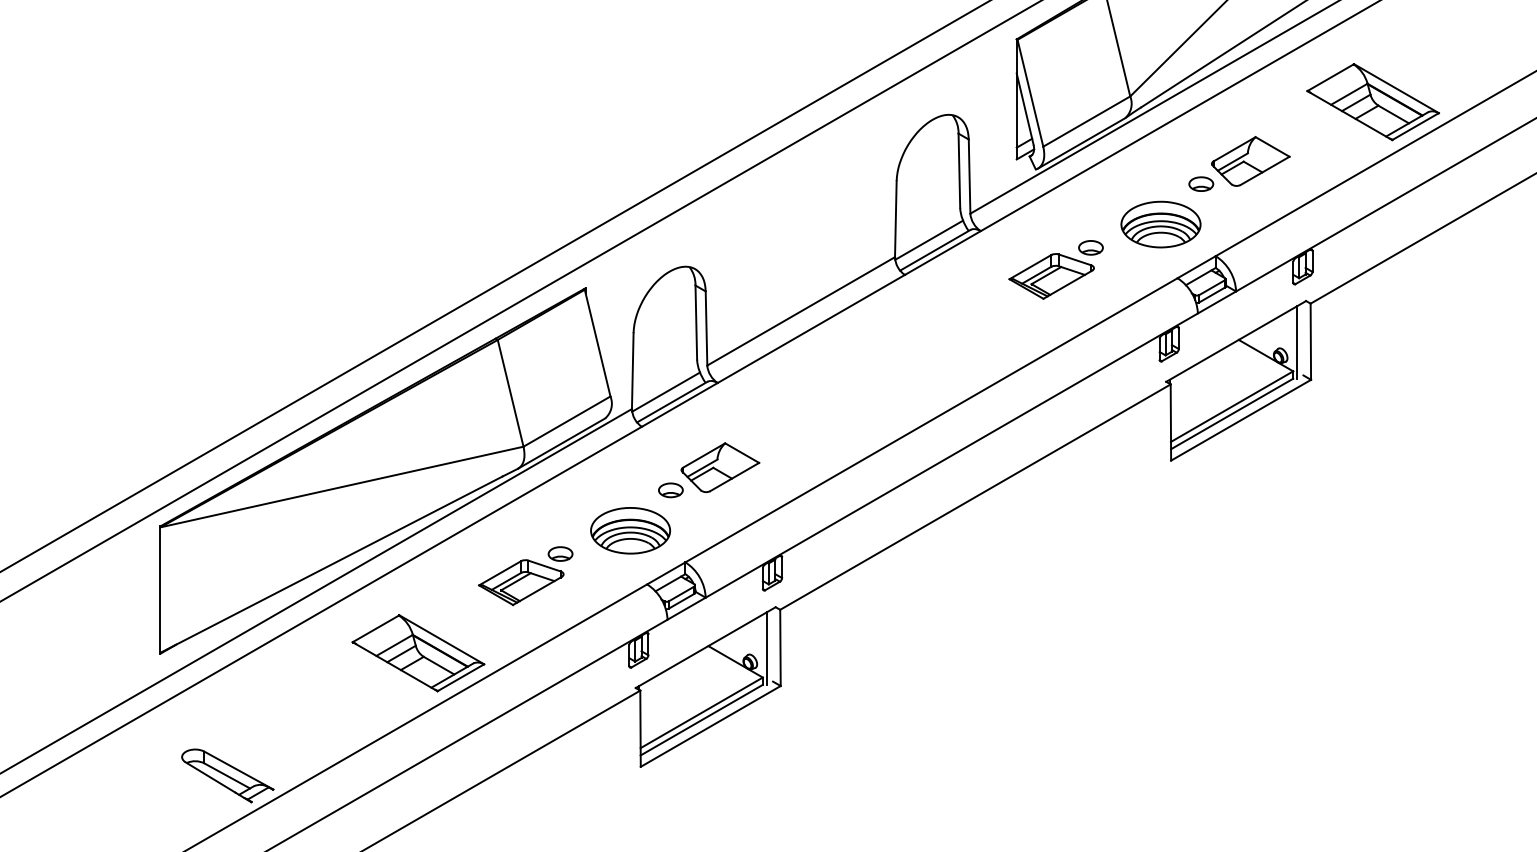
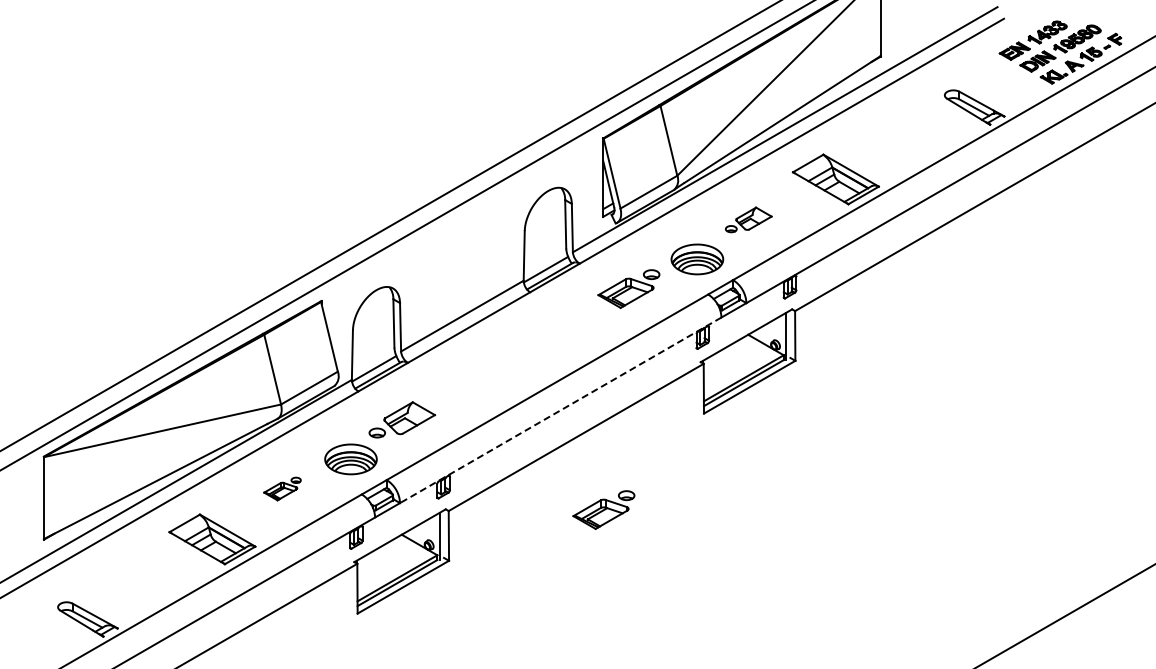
part: (1239, 163) -> (748, 219), size x0.7
line: (951, 455) -> (560, 410), solid -> dashed
part: (525, 575) -> (282, 488), size x0.6
part: (1017, 607) -> (603, 509), added

